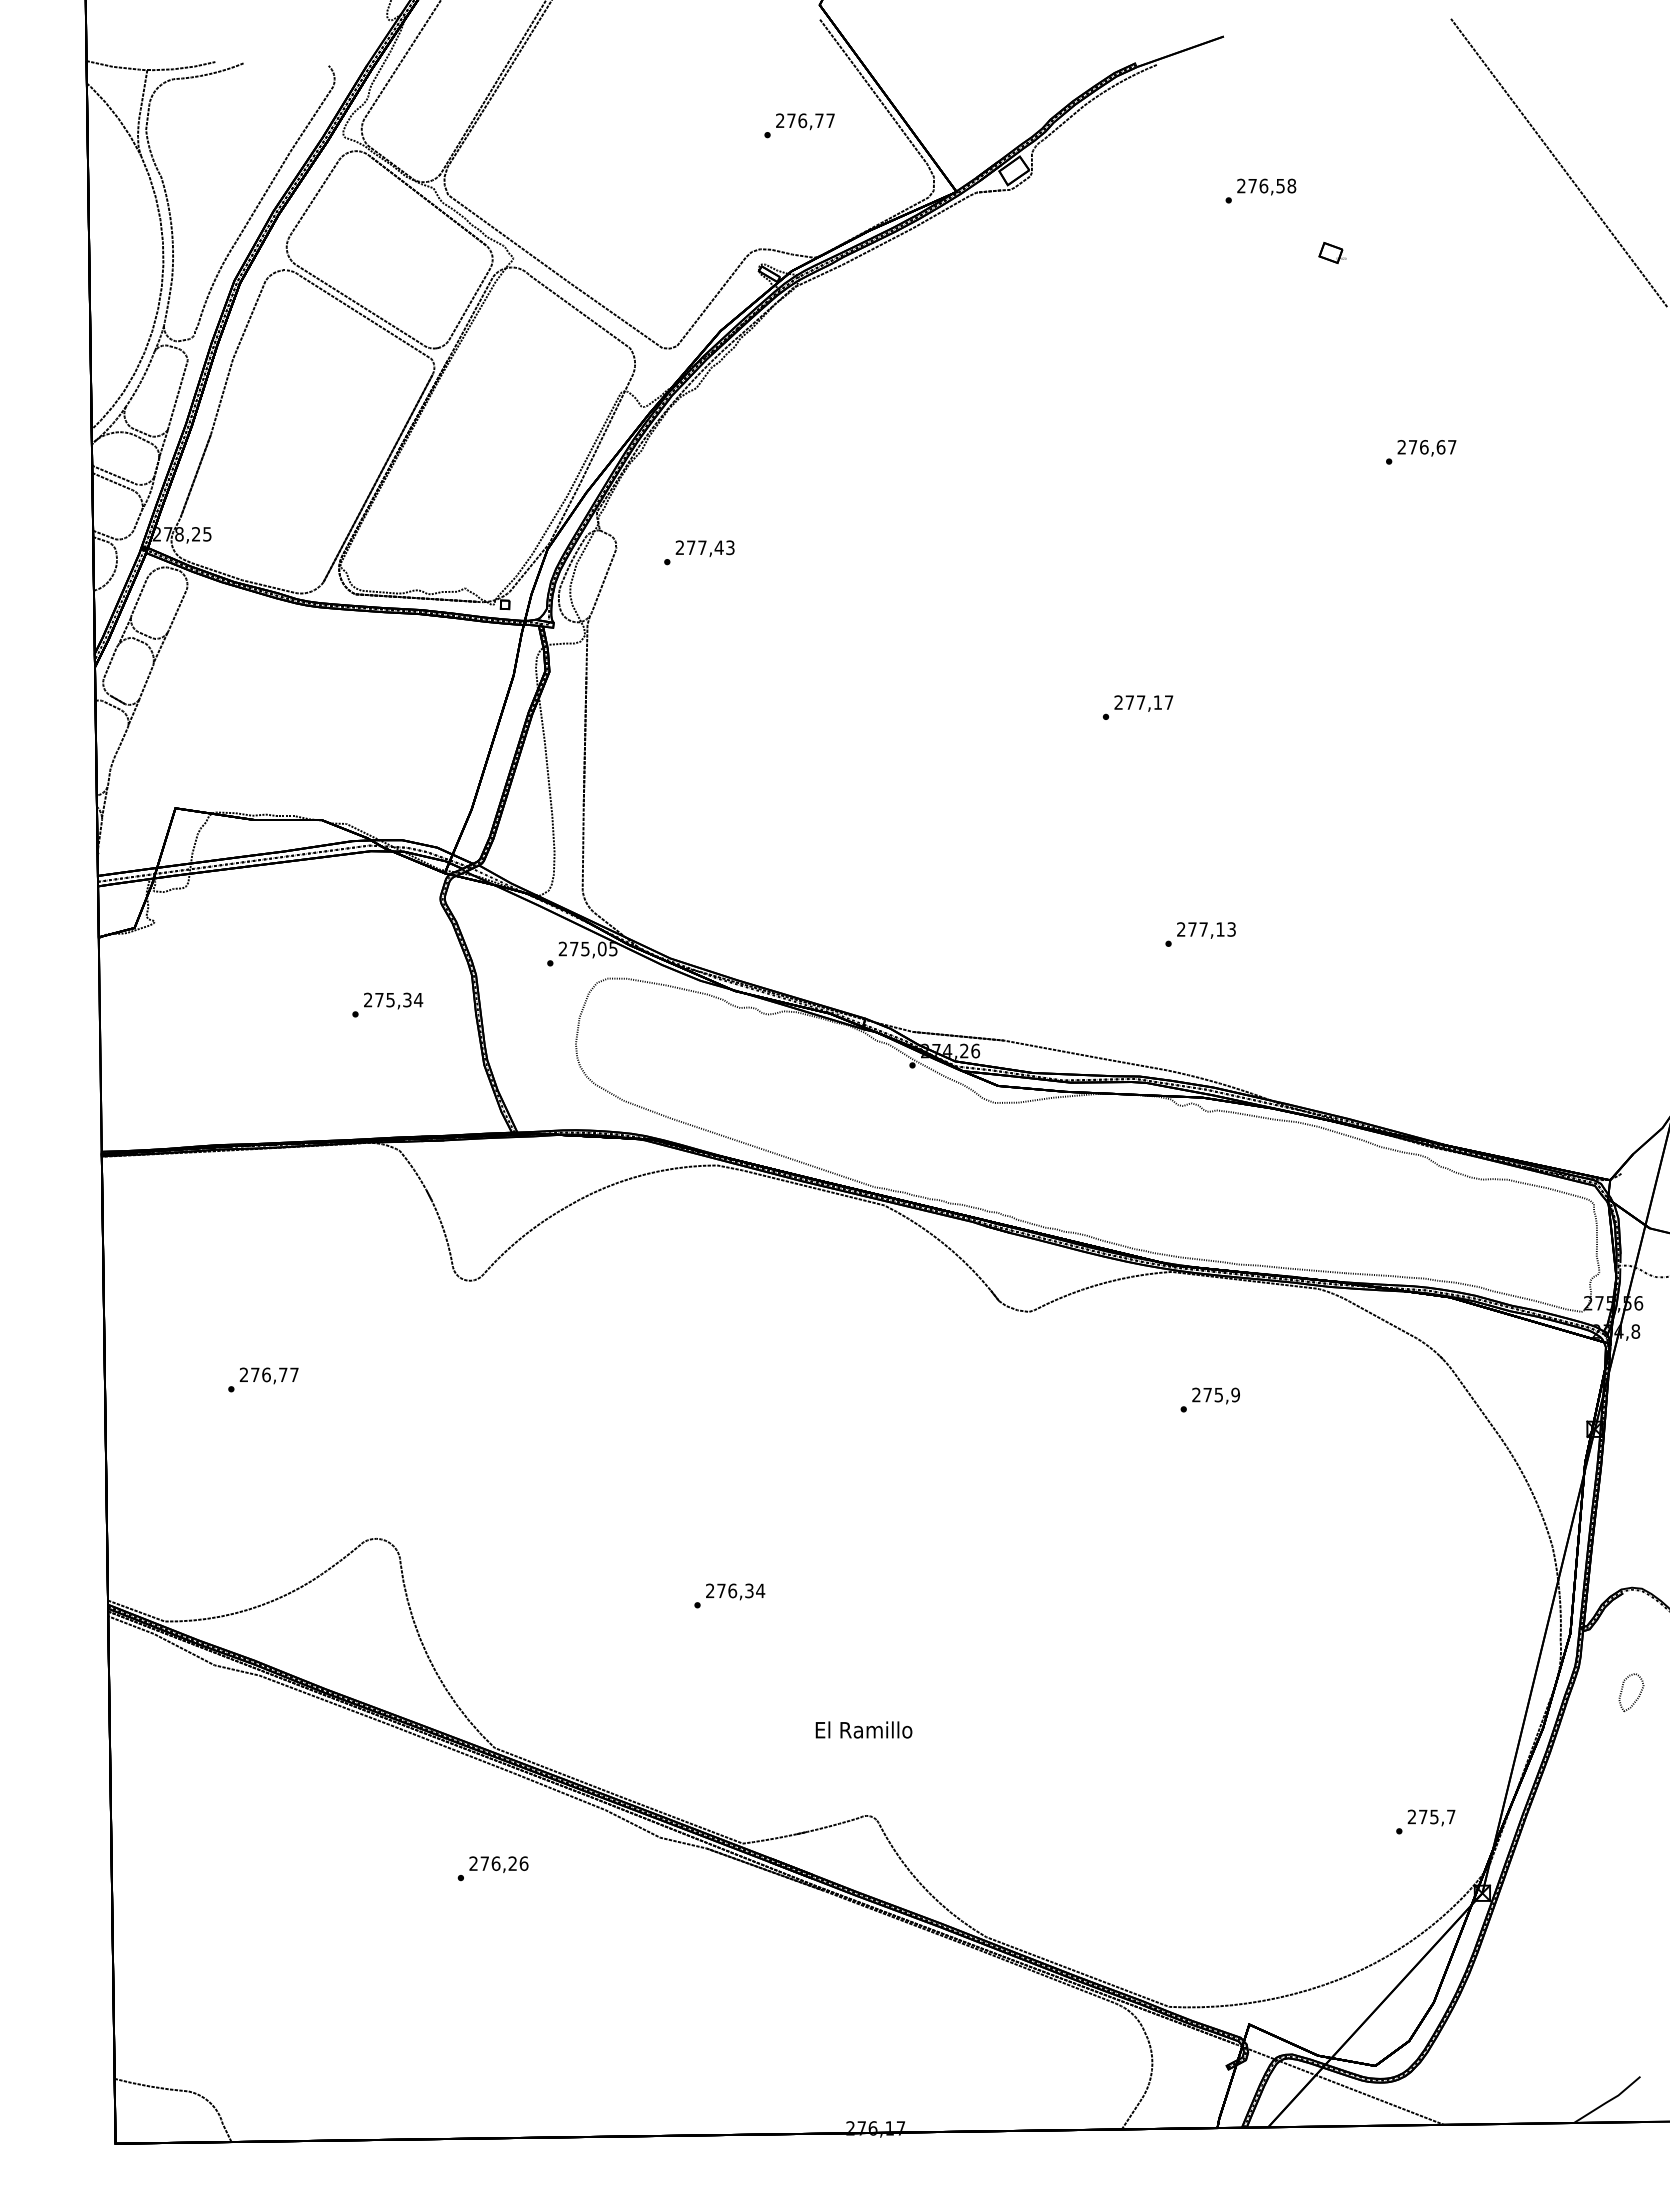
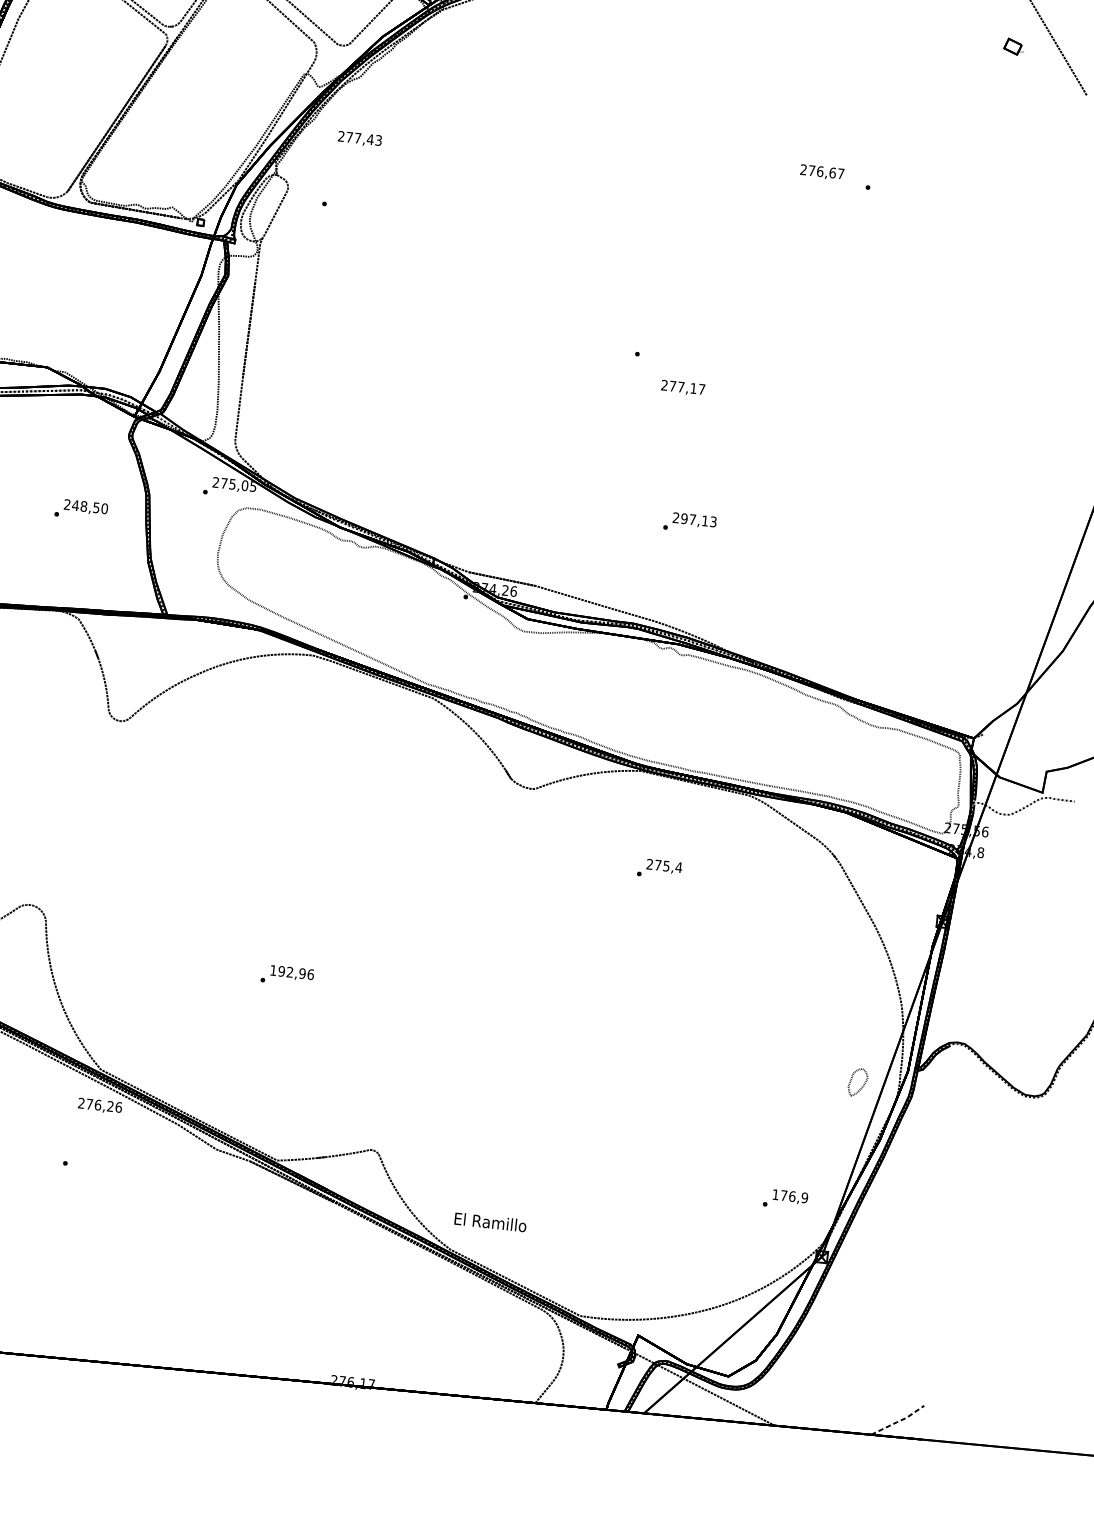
part: (1332, 252) -> (1014, 46), moved
text: (1426, 448) -> (821, 172), moved
text: (704, 548) -> (359, 139), moved
text: (1143, 703) -> (682, 388), moved
text: (1192, 929) -> (684, 518), 277,13 -> 297,13
text: (398, 999) -> (89, 506), 275,34 -> 248,50
text: (1235, 1394) -> (678, 867), 275,9 -> 275,4
text: (735, 1590) -> (292, 972), 276,34 -> 192,96
part: (1638, 1695) -> (863, 1085), moved
text: (863, 1729) -> (490, 1221), moved
text: (1431, 1816) -> (790, 1195), 275,7 -> 176,9
text: (498, 1864) -> (99, 1105), moved
line: (1608, 2101) -> (898, 1421), solid -> dashed

